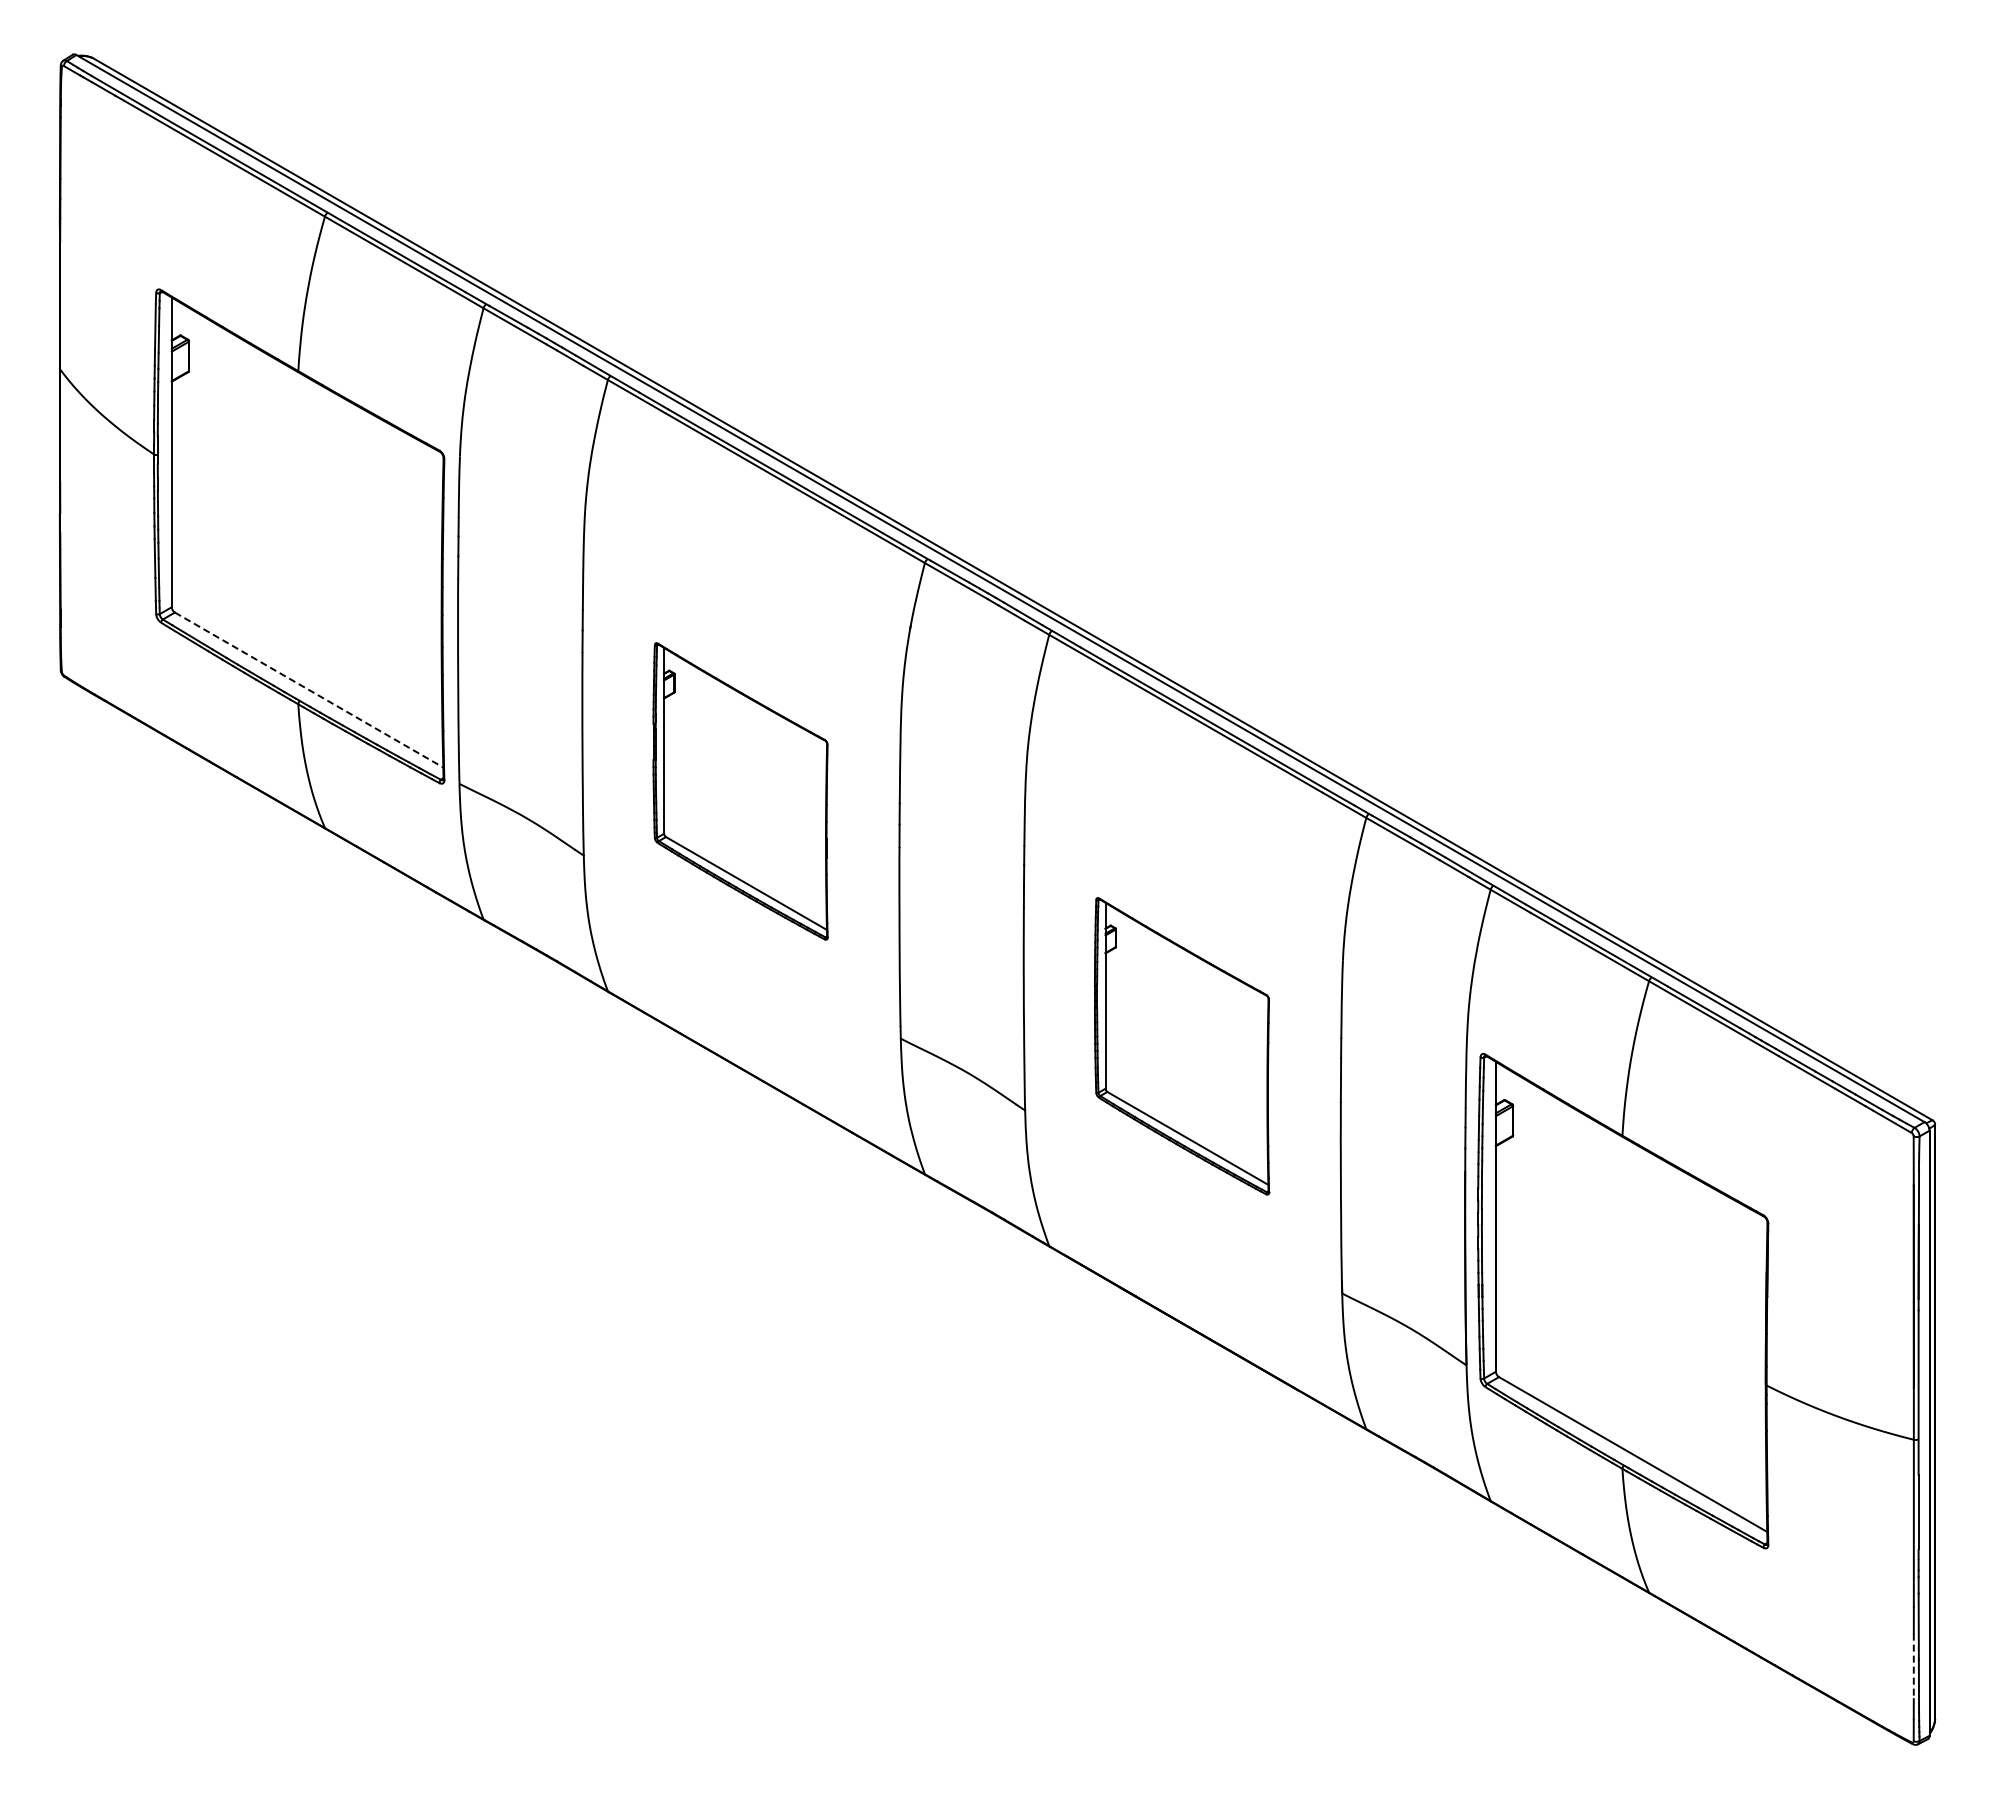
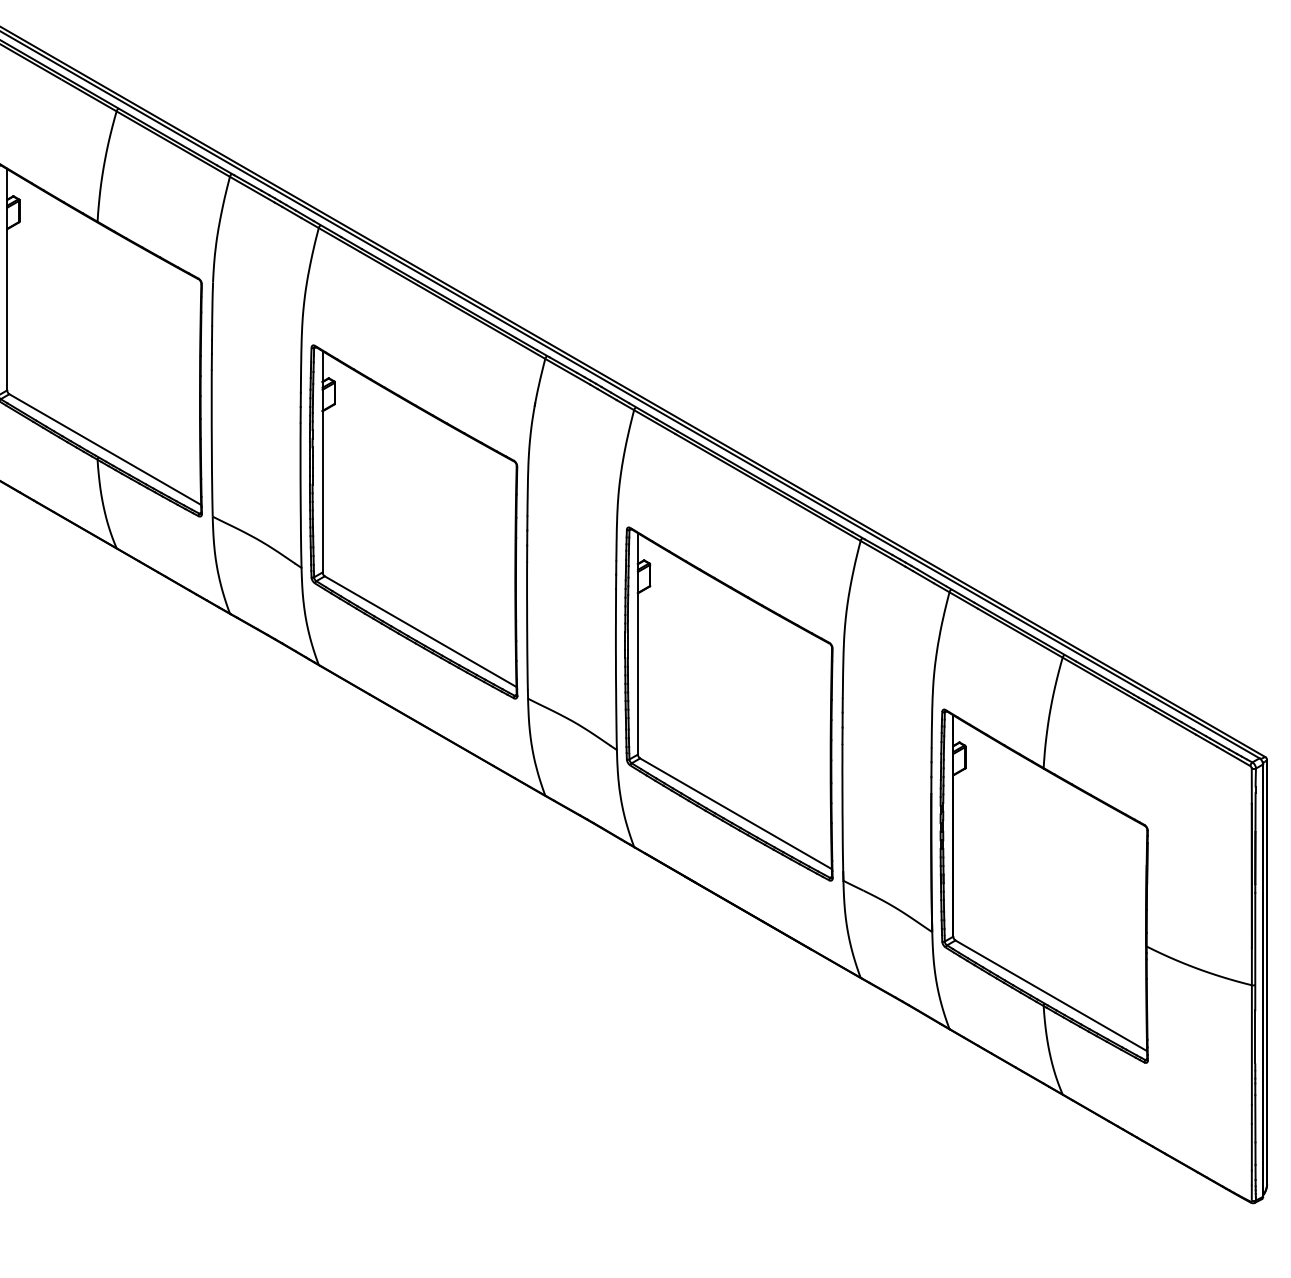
line: (309, 690) -> (105, 449), dashed -> solid
part: (740, 791) -> (413, 522), size x1.67
part: (1181, 1046) -> (728, 704), size x1.67
line: (1913, 1666) -> (1251, 1147), dashed -> solid

